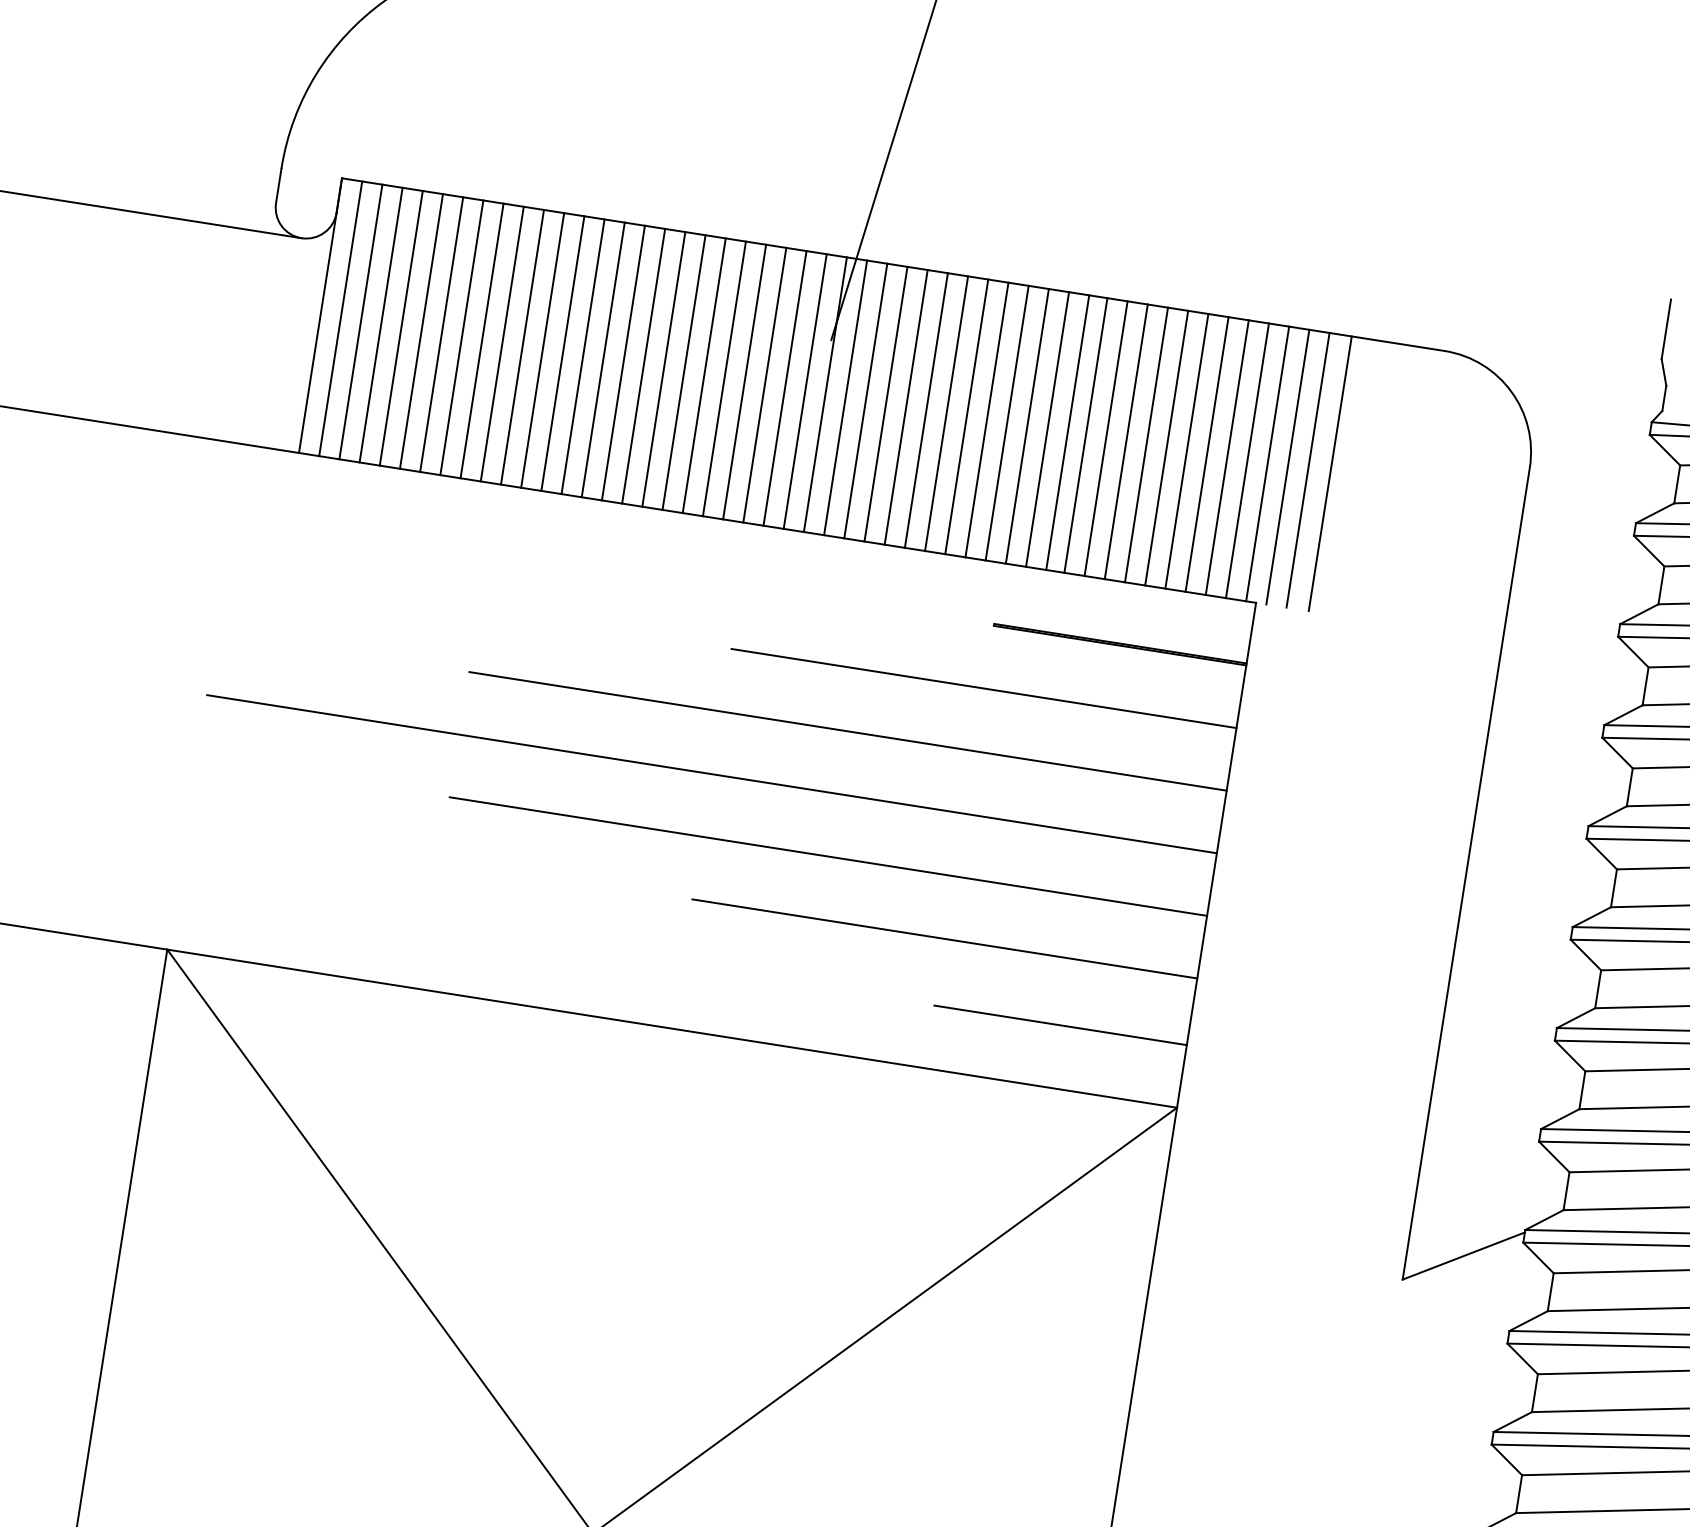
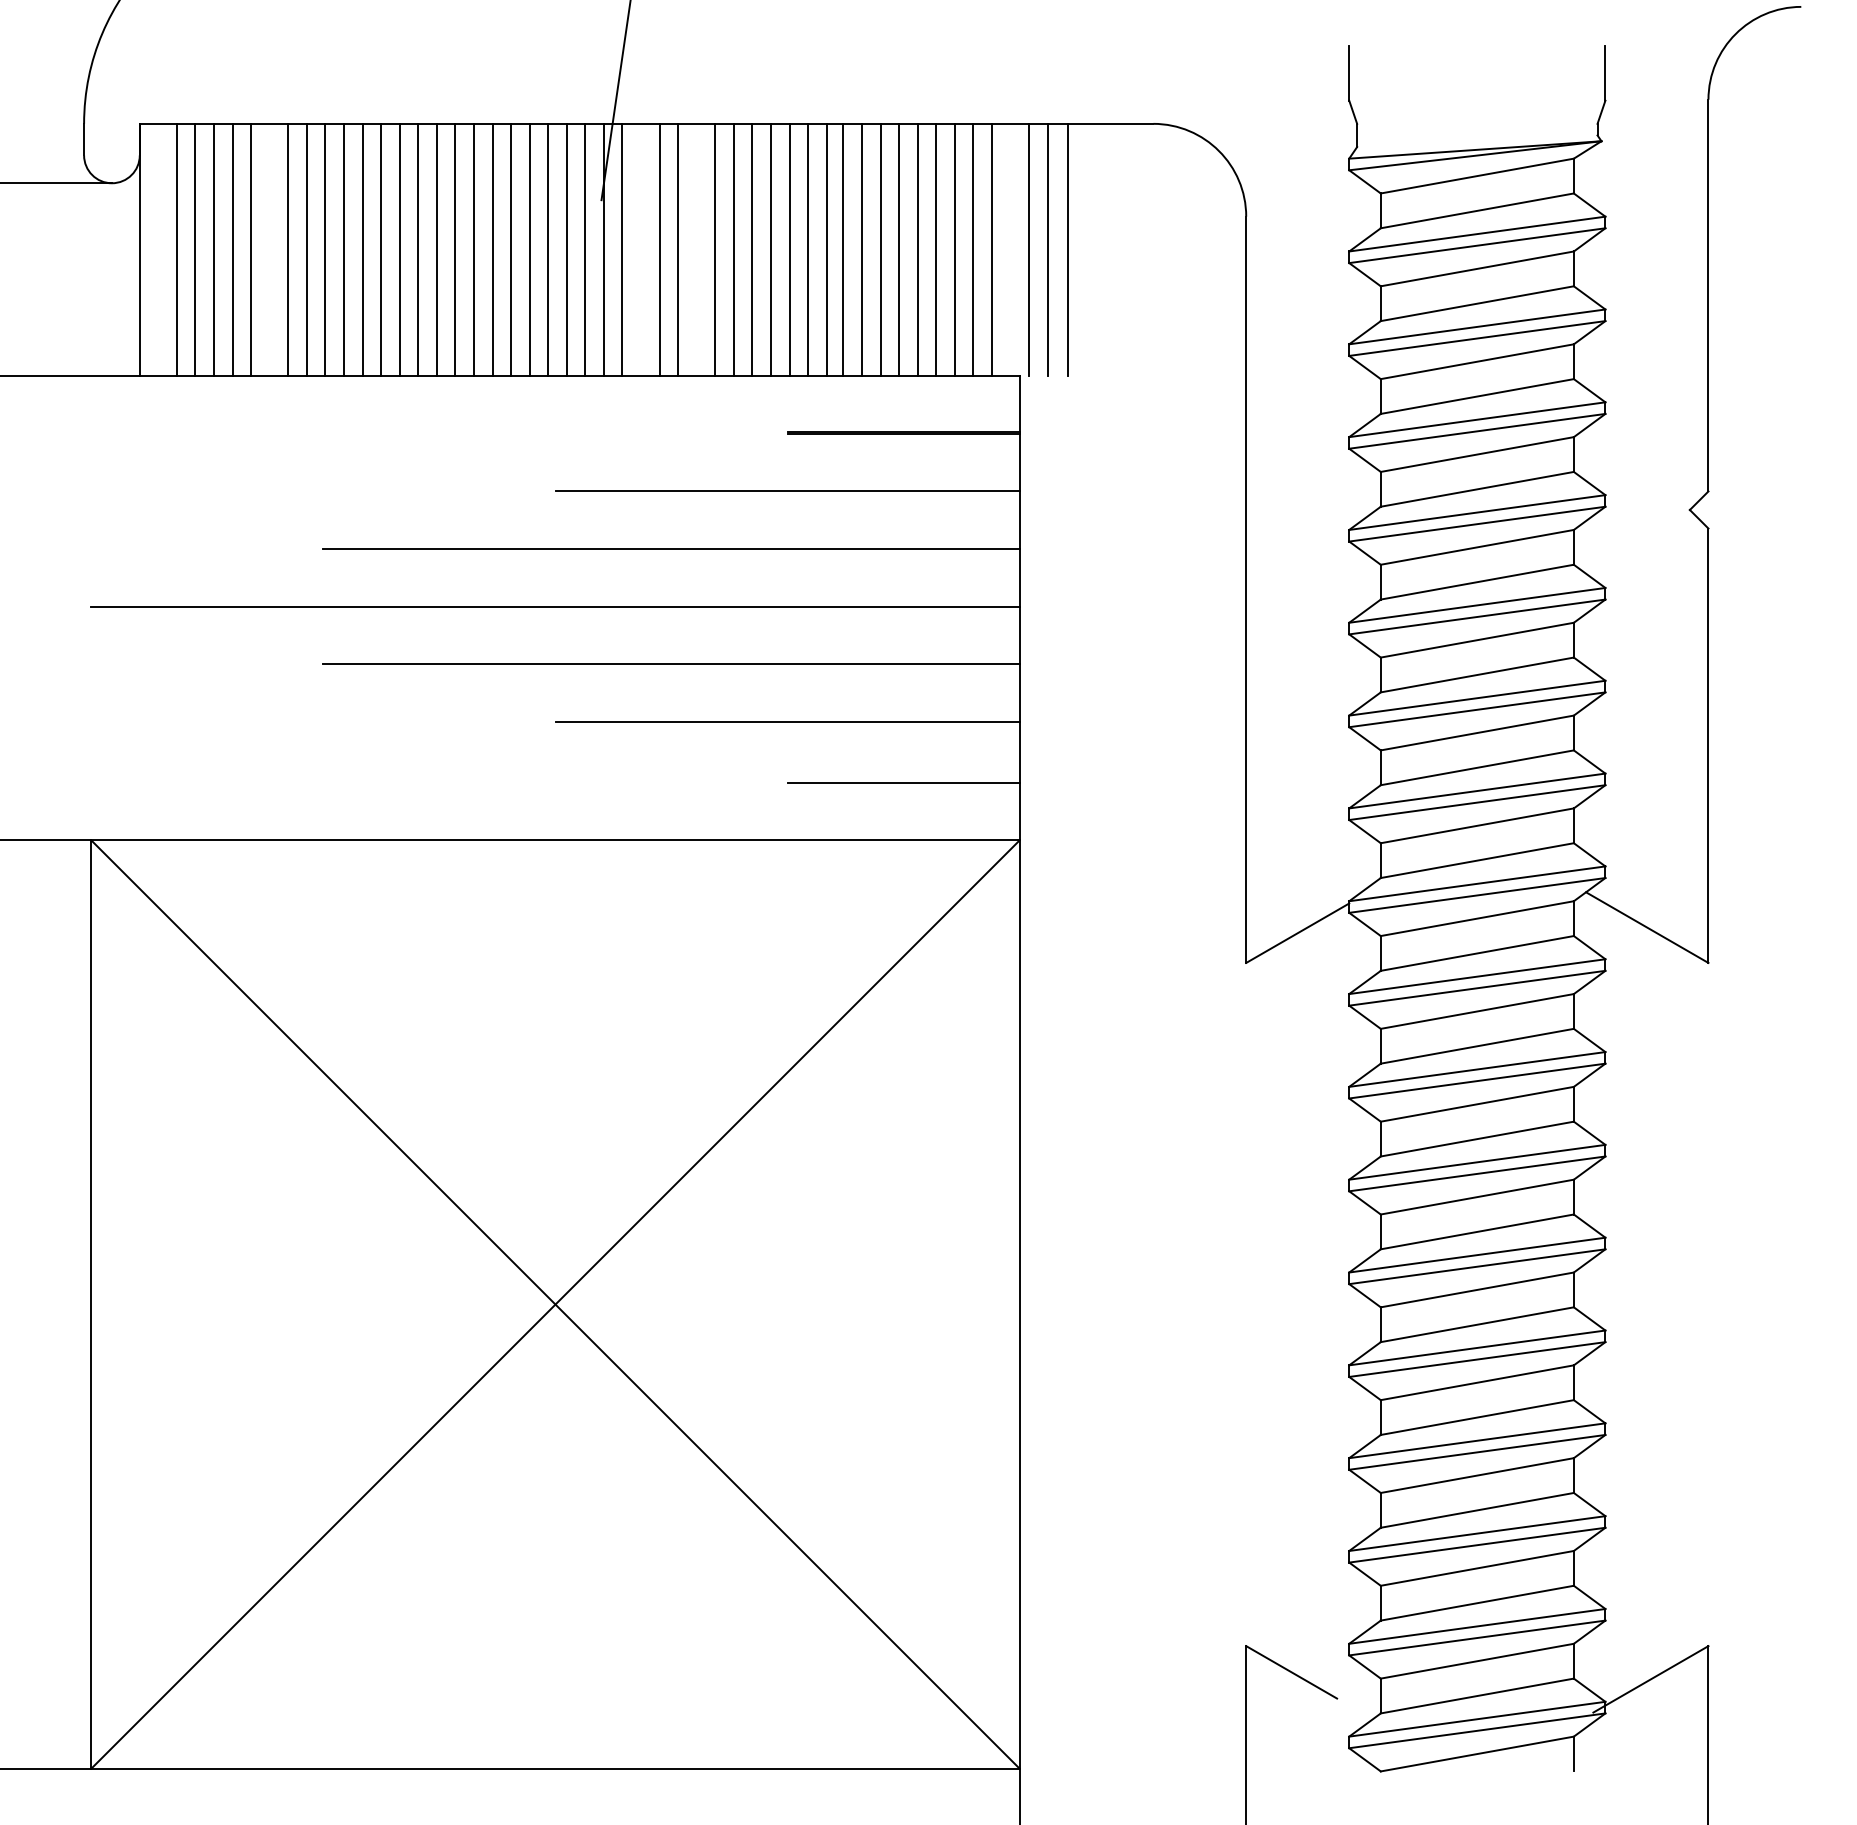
line: (340, 318) -> (158, 249), removed
line: (461, 337) -> (269, 249), removed
line: (866, 400) -> (641, 249), removed
line: (926, 409) -> (696, 249), removed
line: (1267, 463) -> (1010, 249), removed

